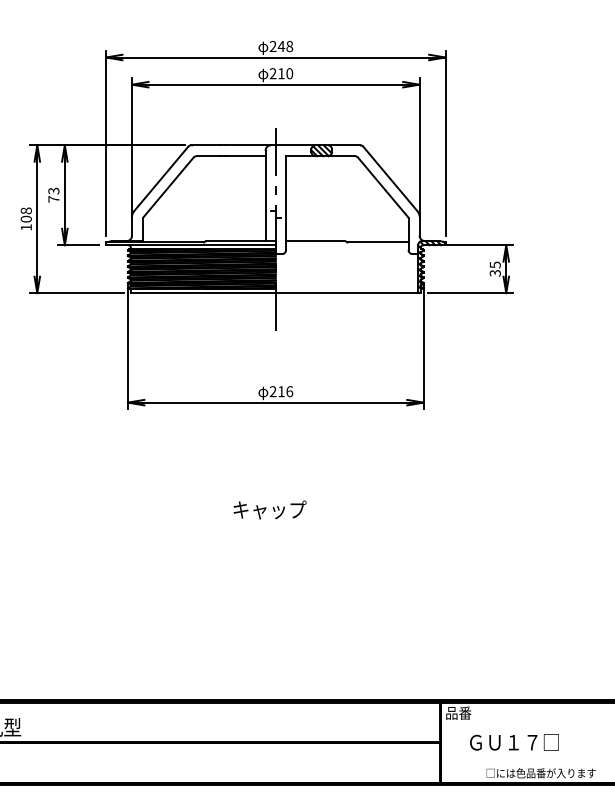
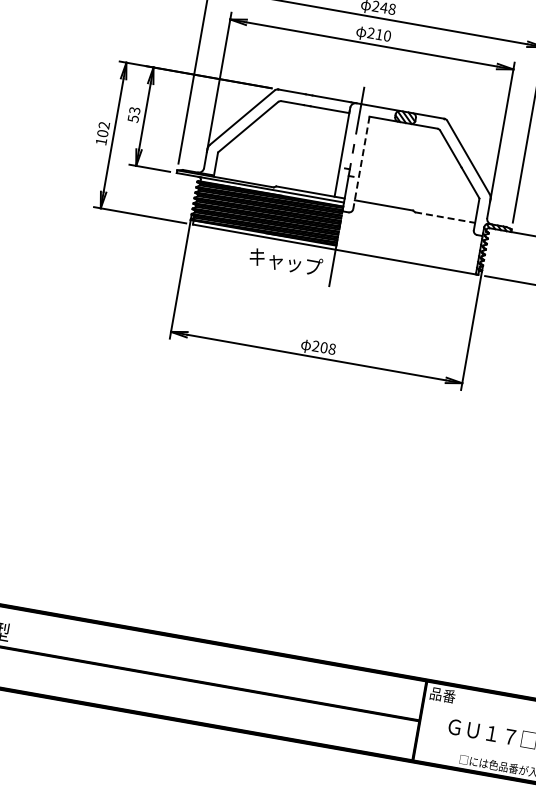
text: (53, 199) -> (132, 118), 73 -> 53
line: (286, 203) -> (361, 163), solid -> dashed
text: (25, 210) -> (103, 124), 108 -> 102
line: (378, 242) -> (445, 217), solid -> dashed
text: (285, 391) -> (328, 348), 216 -> 208
text: (269, 509) -> (285, 261), moved

